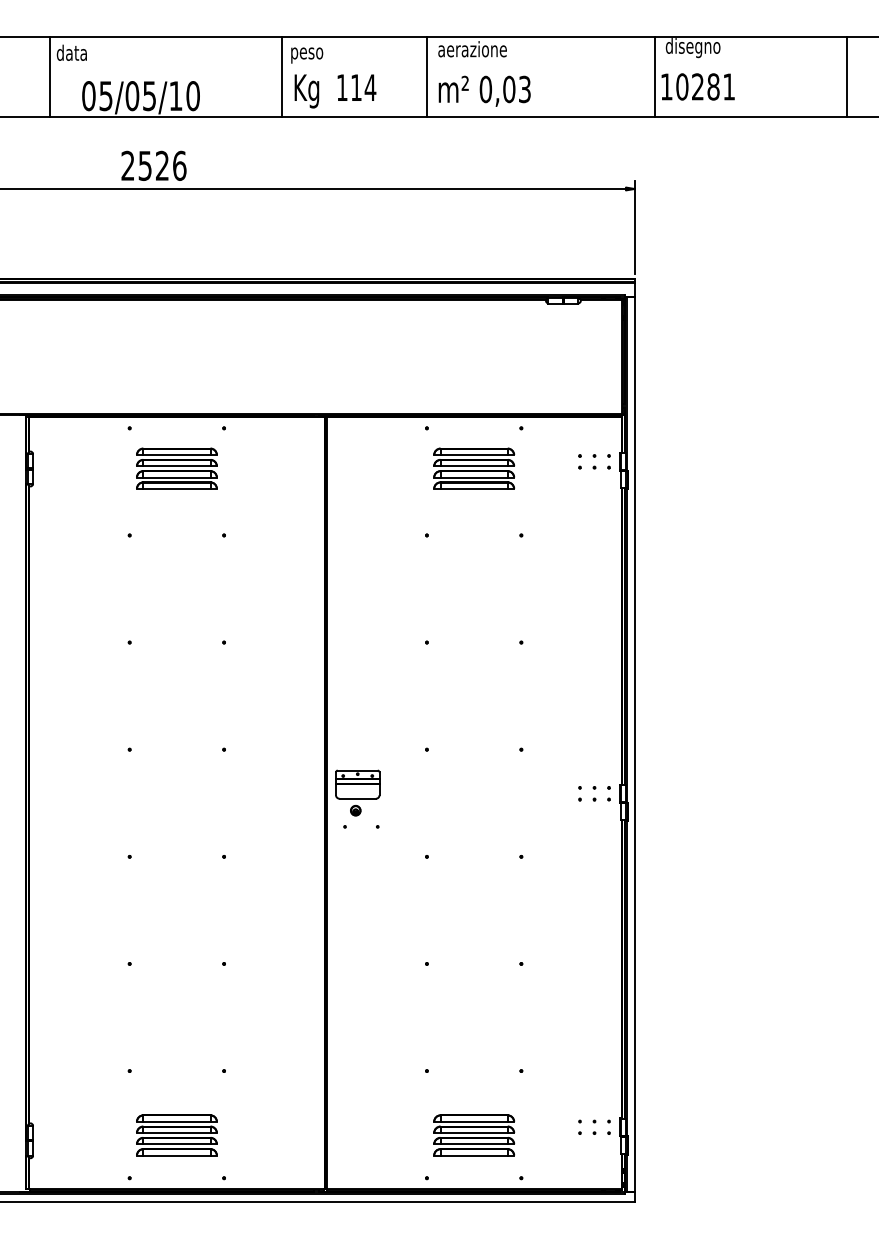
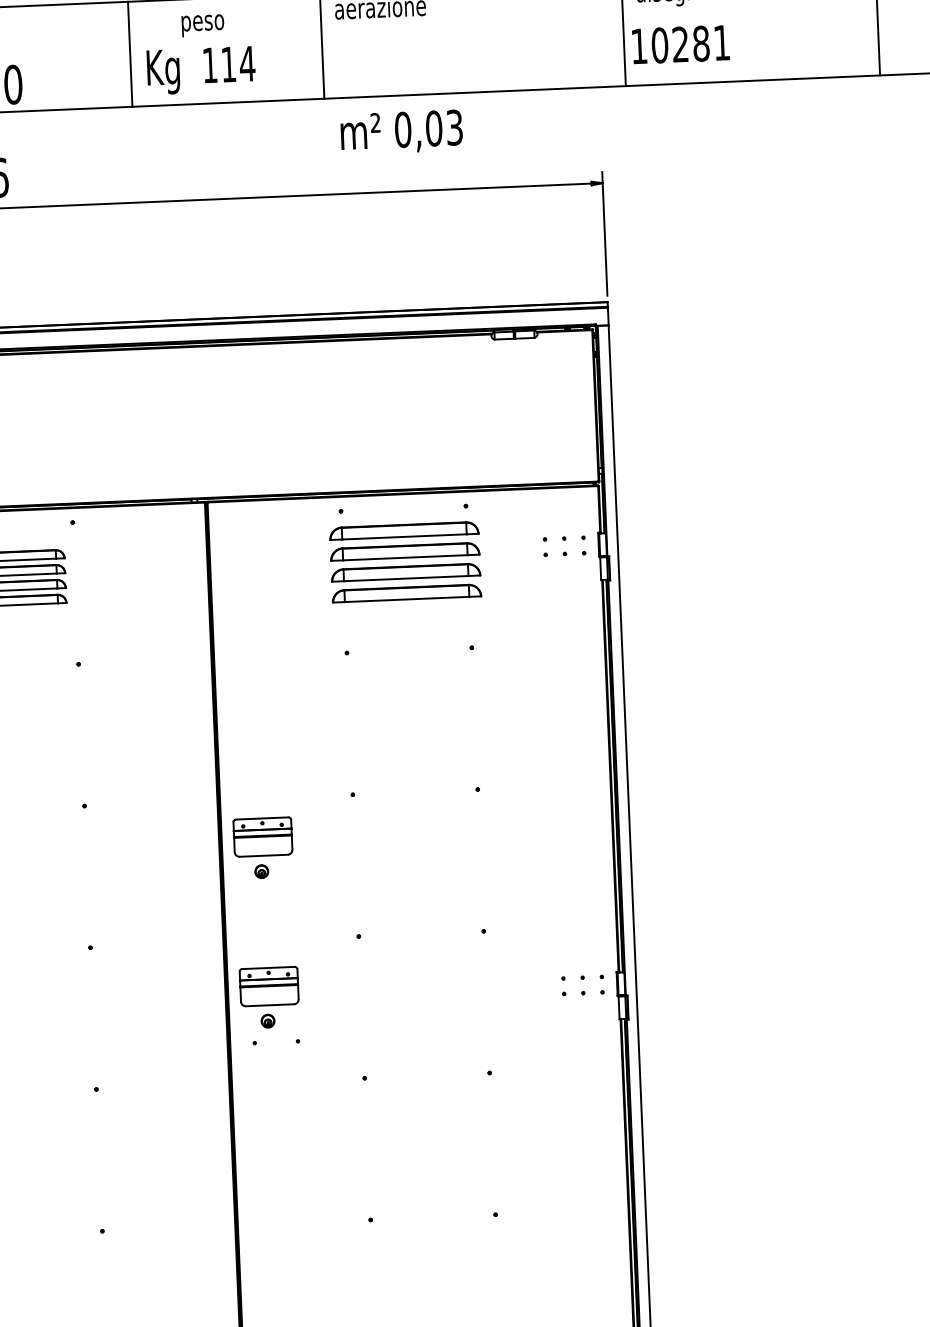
text: (307, 55) -> (203, 25), moved
text: (484, 90) -> (401, 131), moved
part: (474, 468) -> (406, 561), size x1.4
part: (357, 679) -> (263, 847), added

